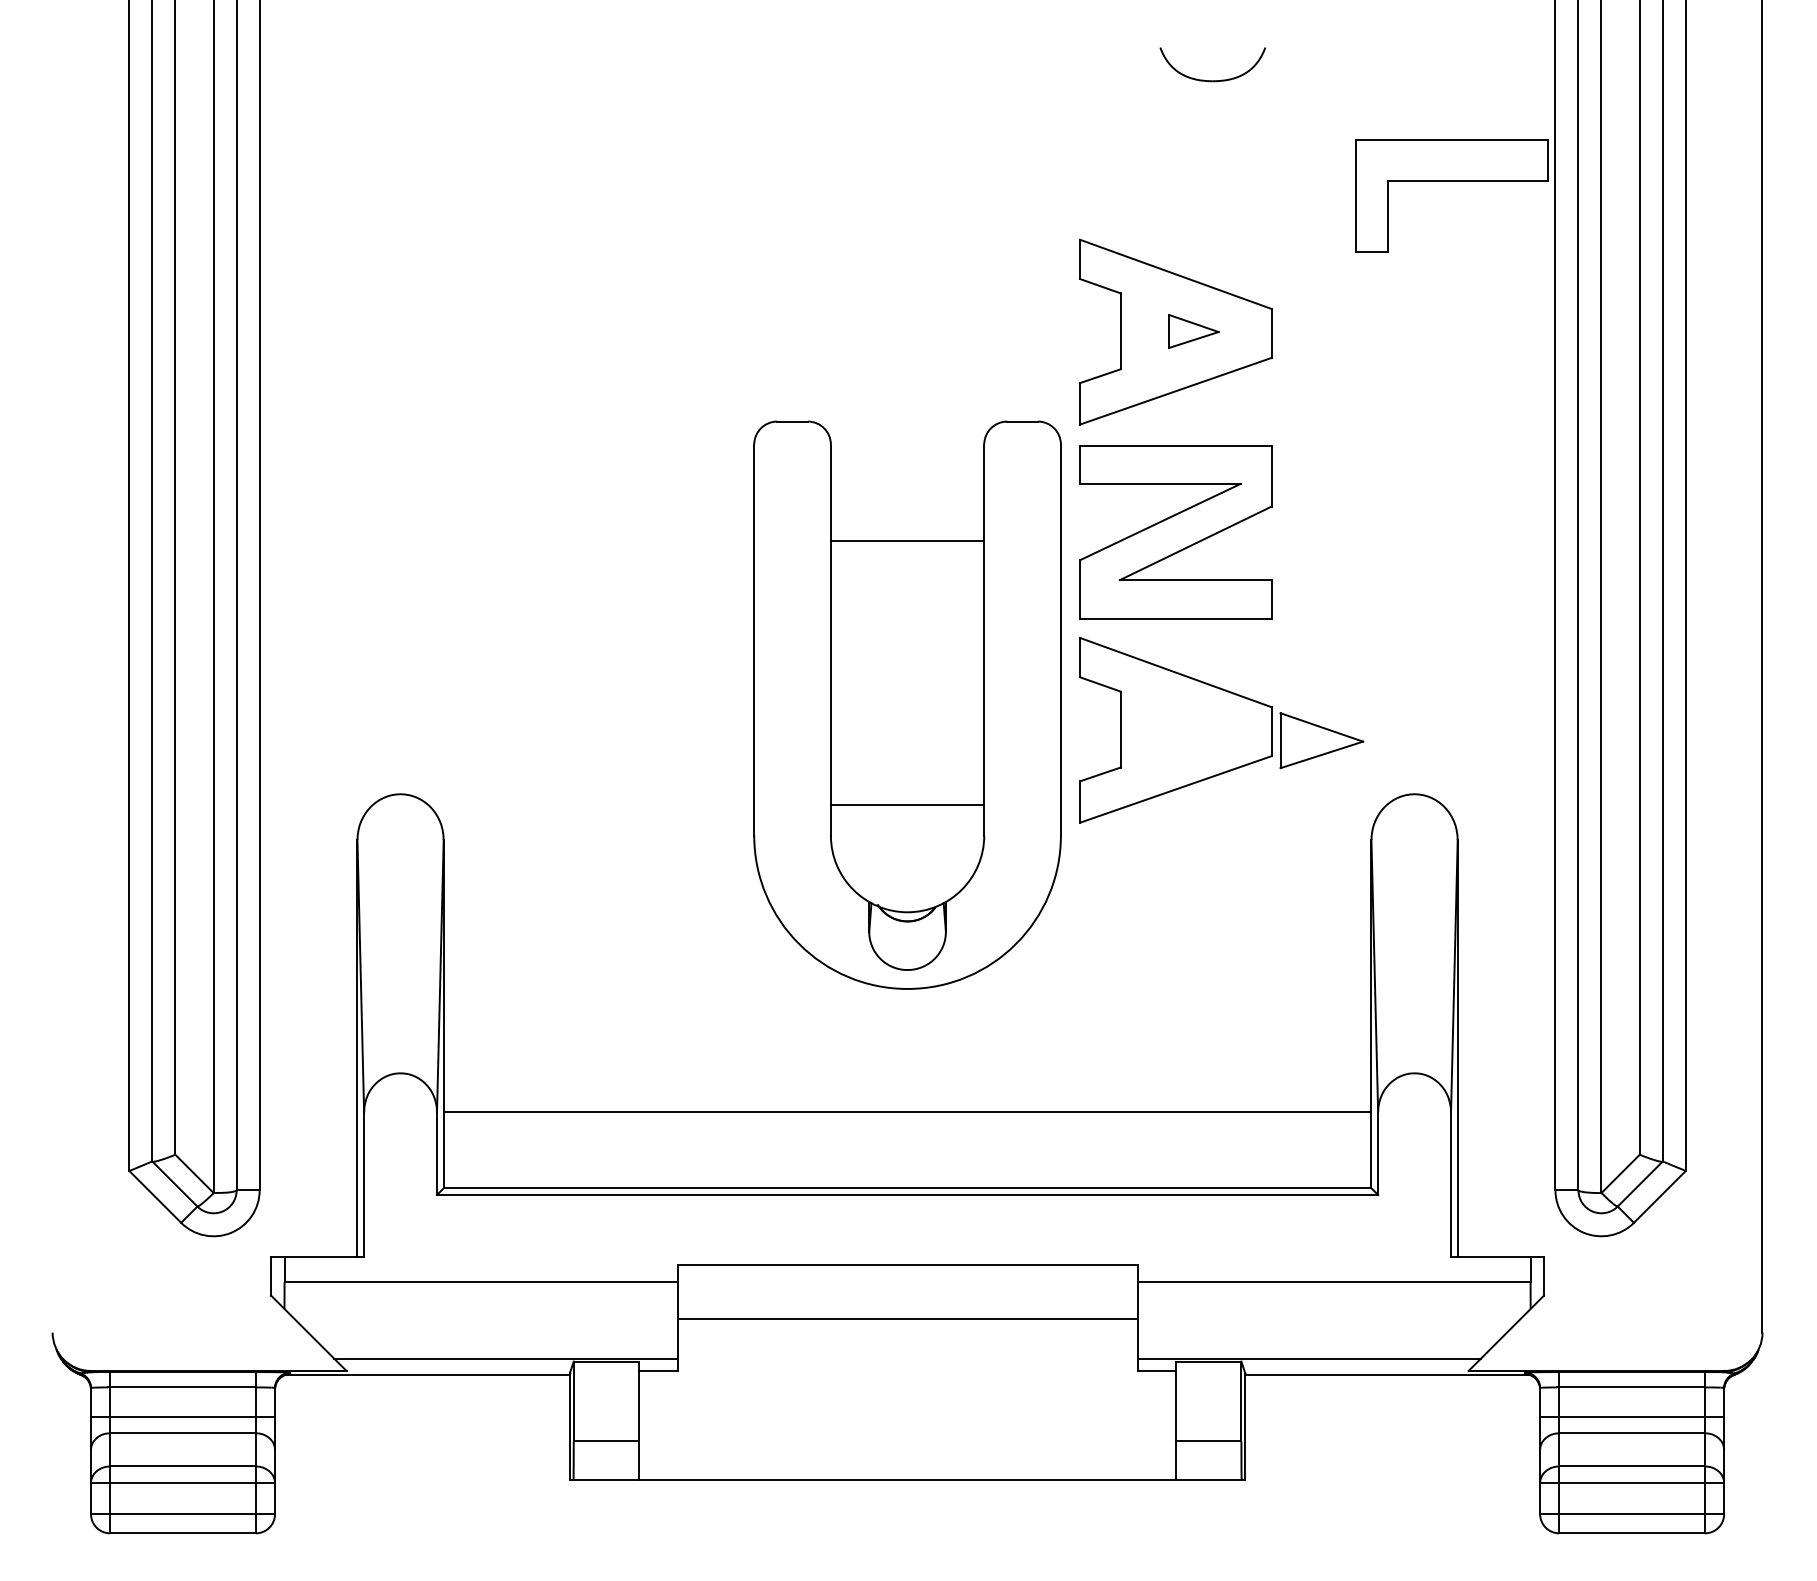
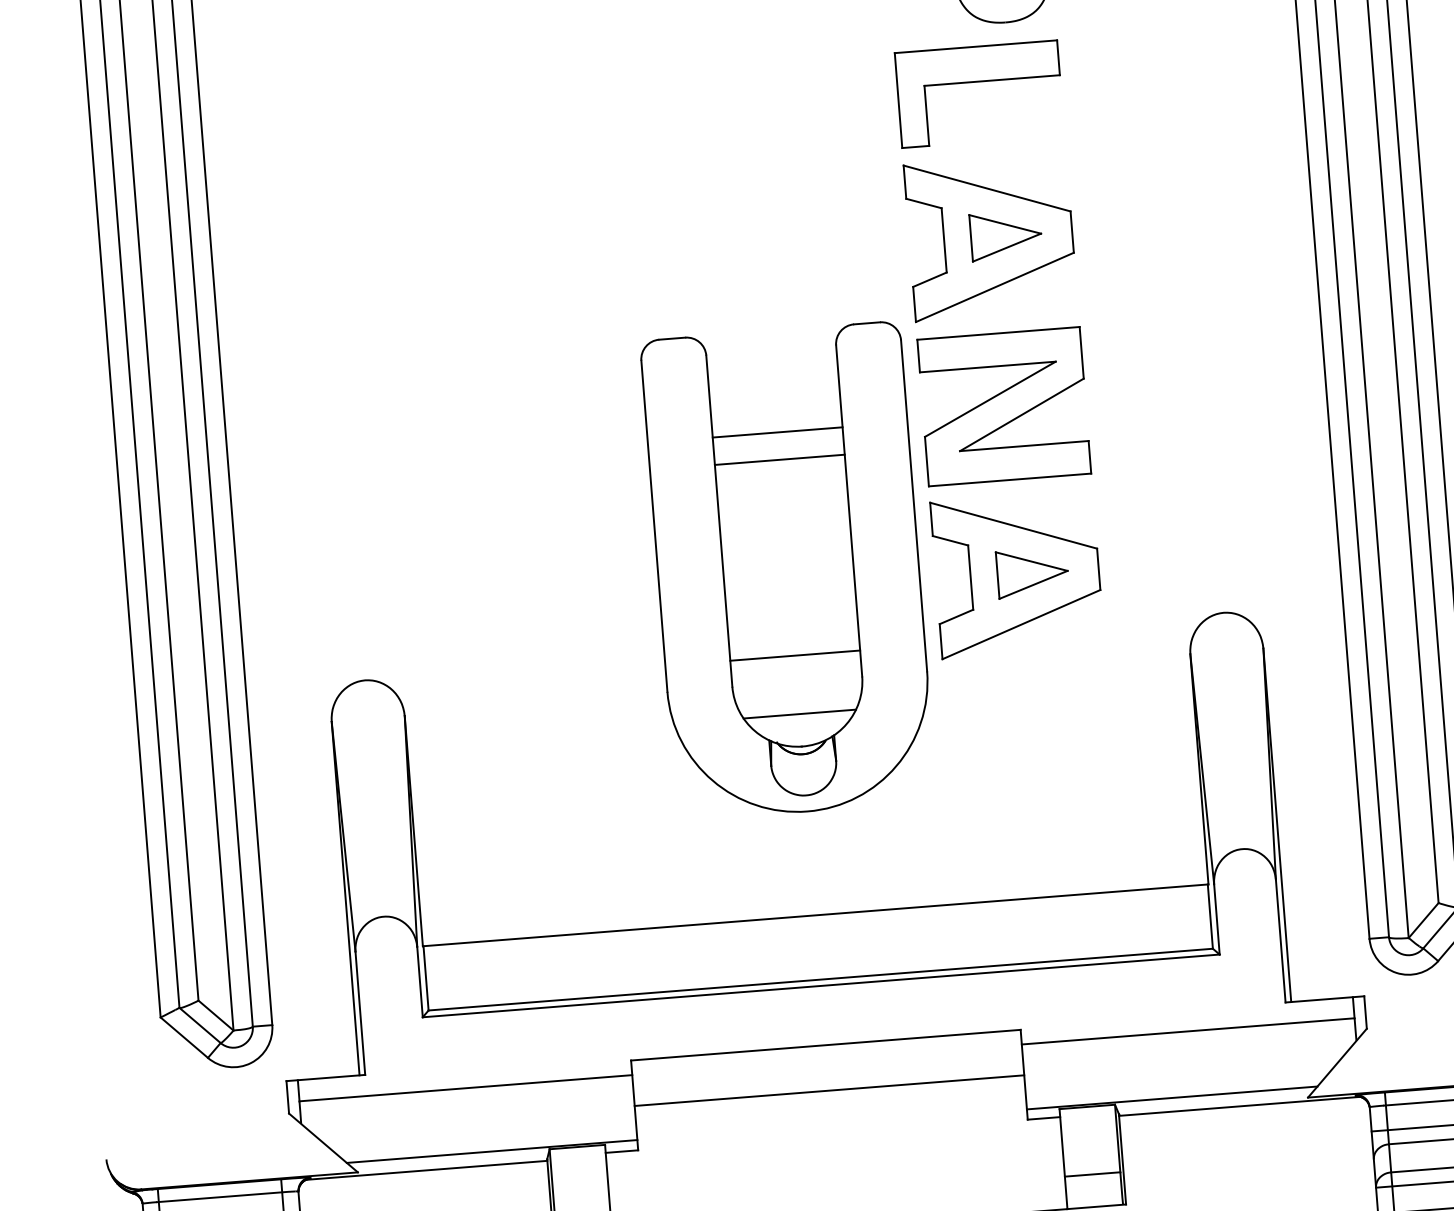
part: (1451, 181) -> (978, 81), moved
part: (1193, 331) -> (1005, 235), size x1.67
line: (907, 573) -> (779, 459), added
part: (1321, 740) -> (1032, 572), moved
line: (907, 873) -> (799, 713), added

